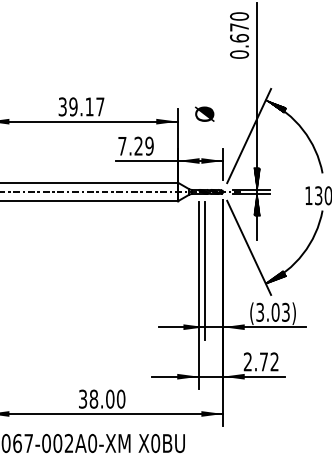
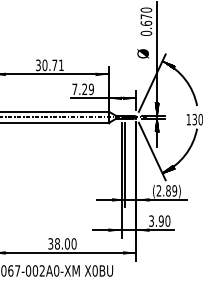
text: (85, 107) -> (52, 65), 39.17 -> 30.71
text: (203, 113) -> (142, 53), moved
text: (272, 311) -> (166, 190), (3.03) -> (2.89)
text: (260, 360) -> (159, 220), 2.72 -> 3.90

